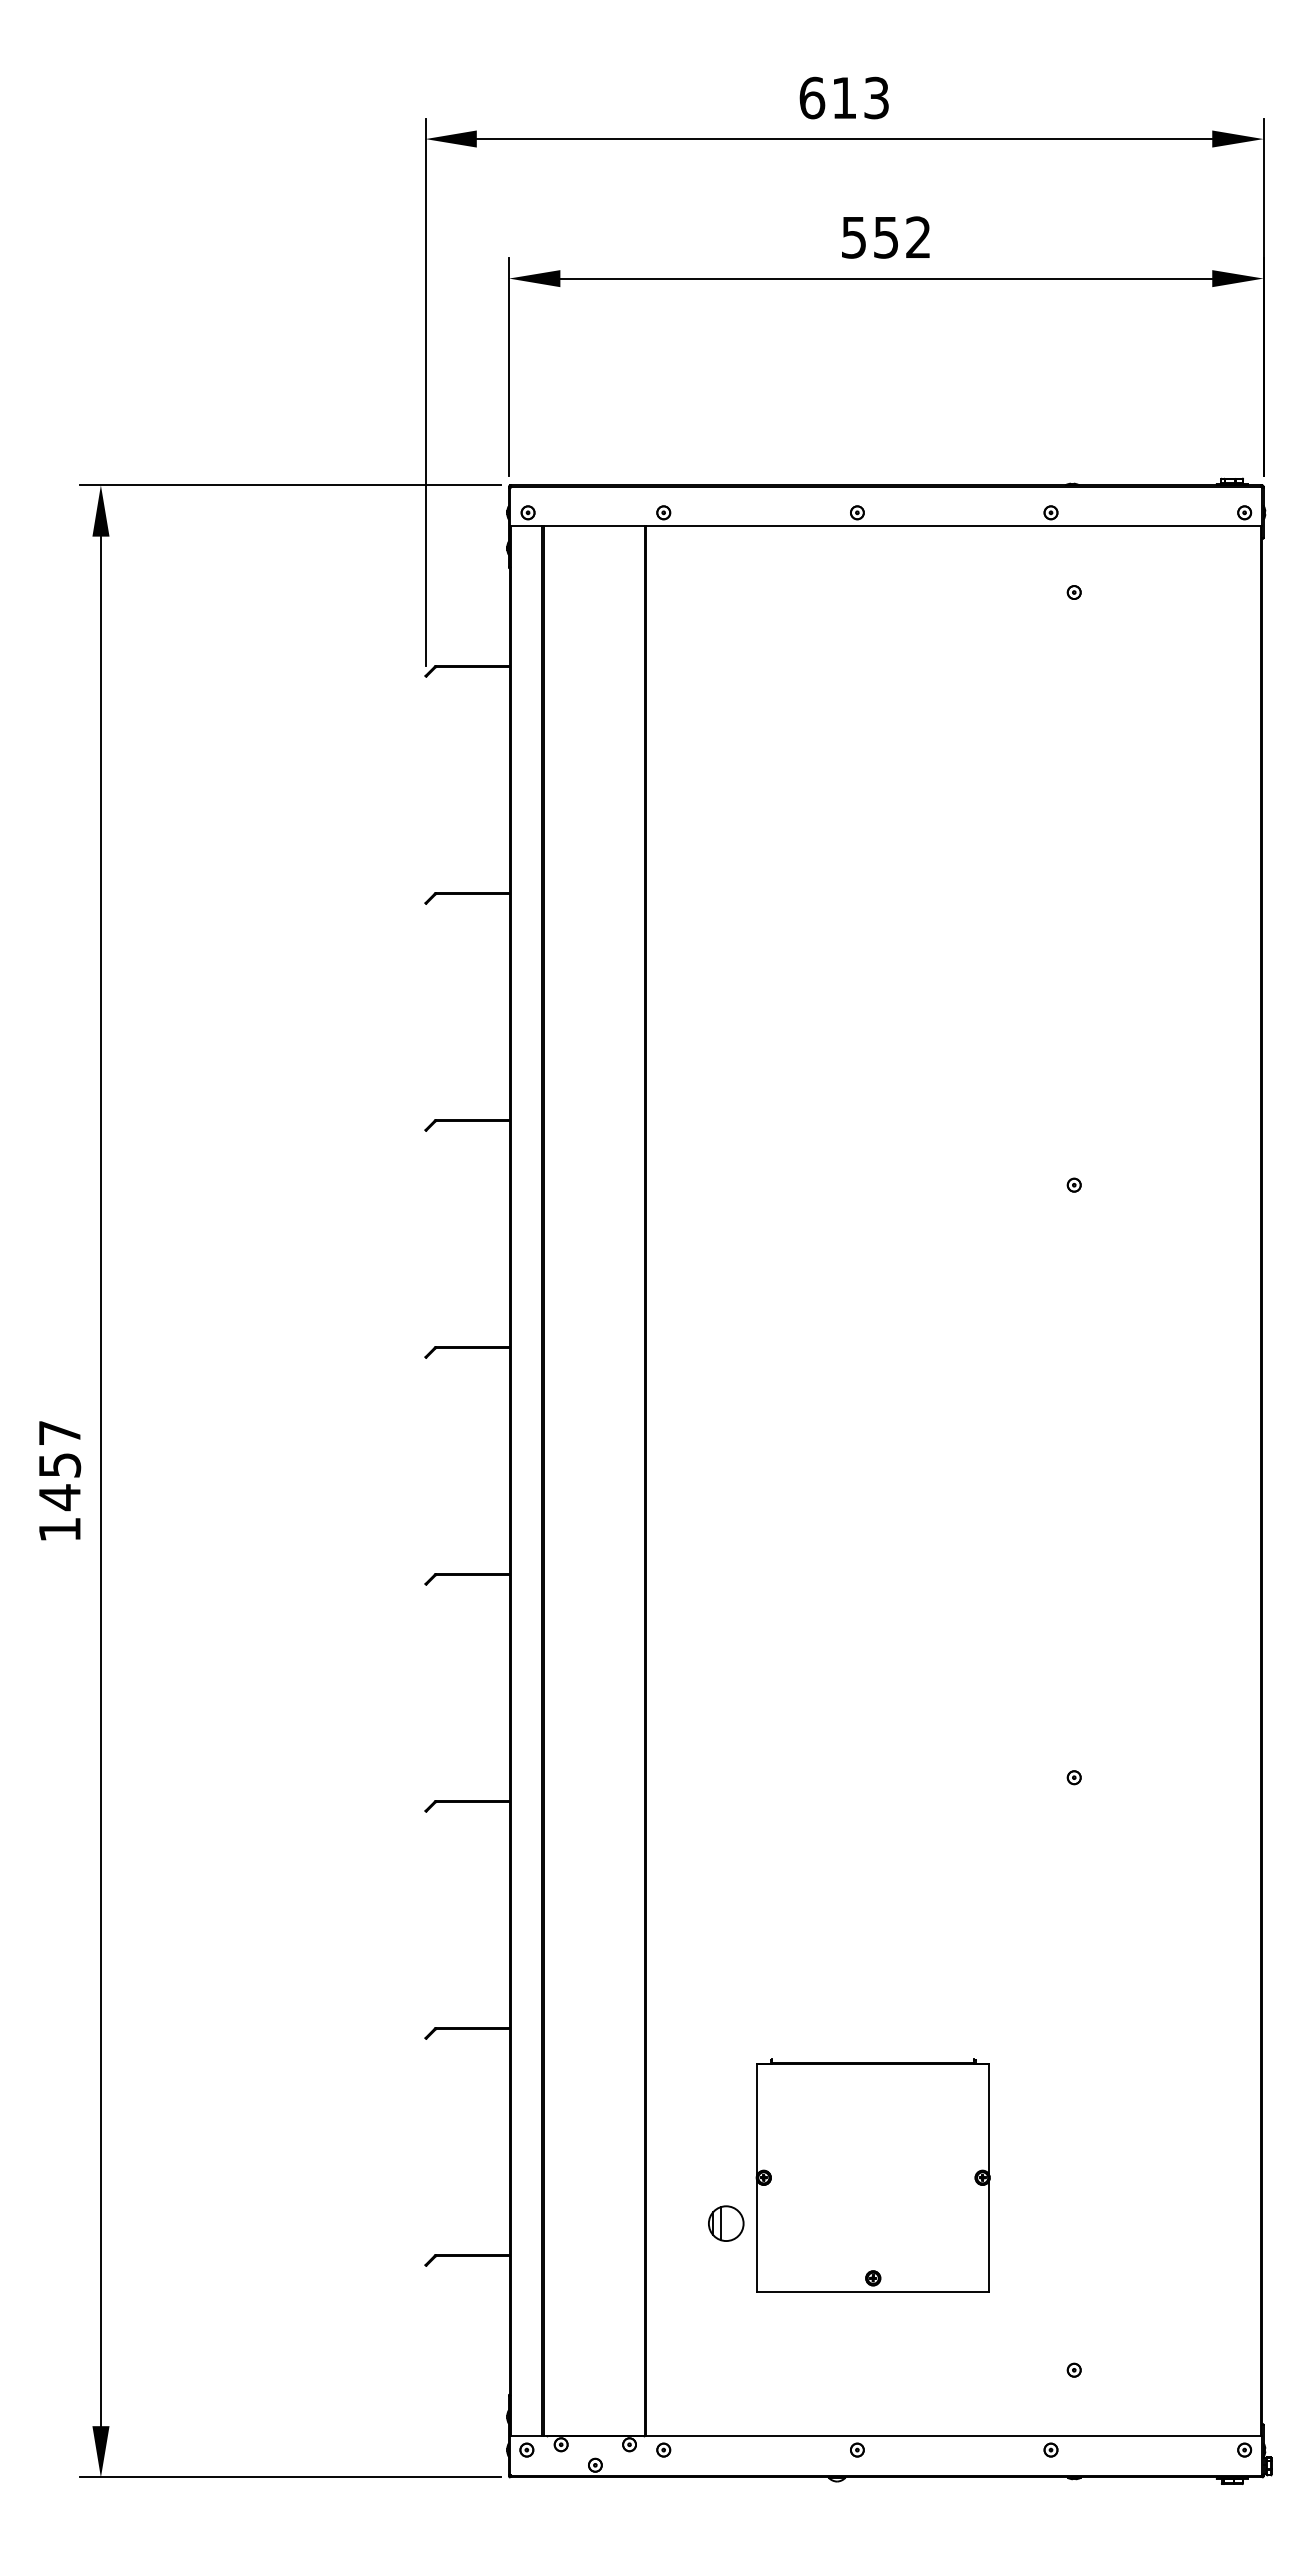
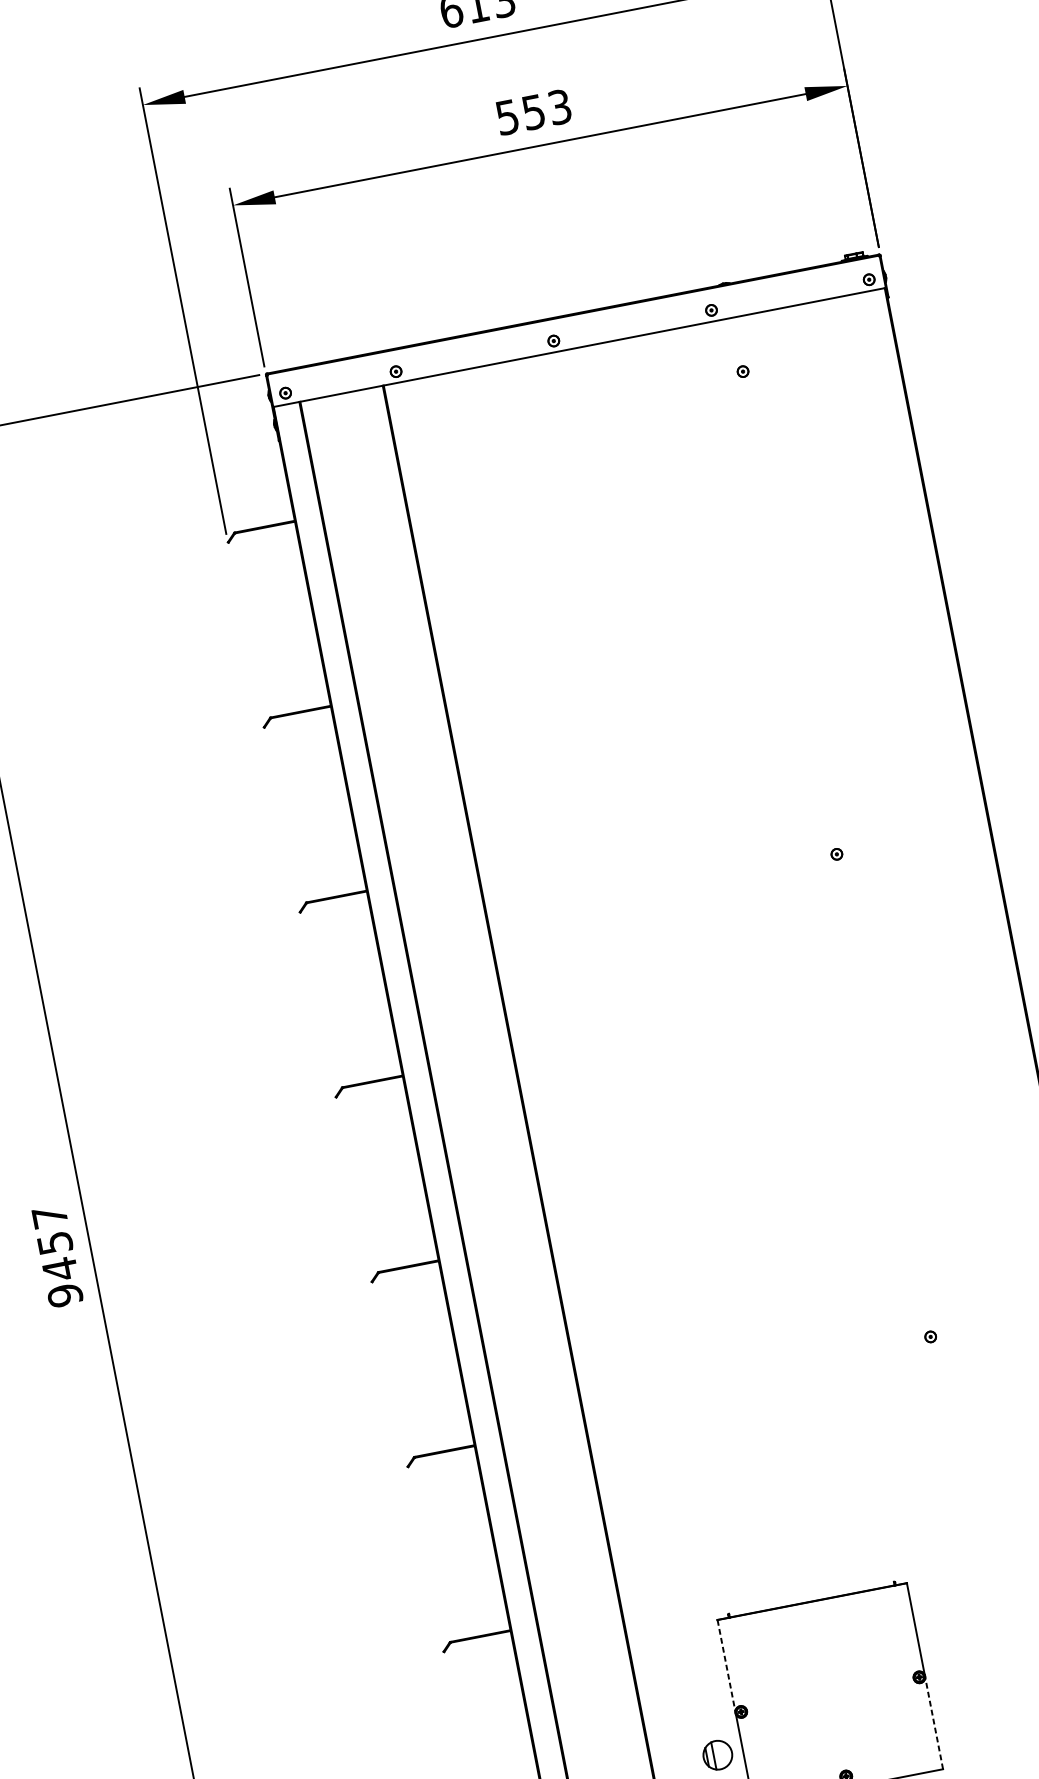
text: (918, 237) -> (560, 107), 552 -> 553
text: (59, 1529) -> (64, 1295), 1457 -> 9457
line: (757, 2120) -> (726, 1666), solid -> dashed
line: (989, 2236) -> (934, 1724), solid -> dashed

